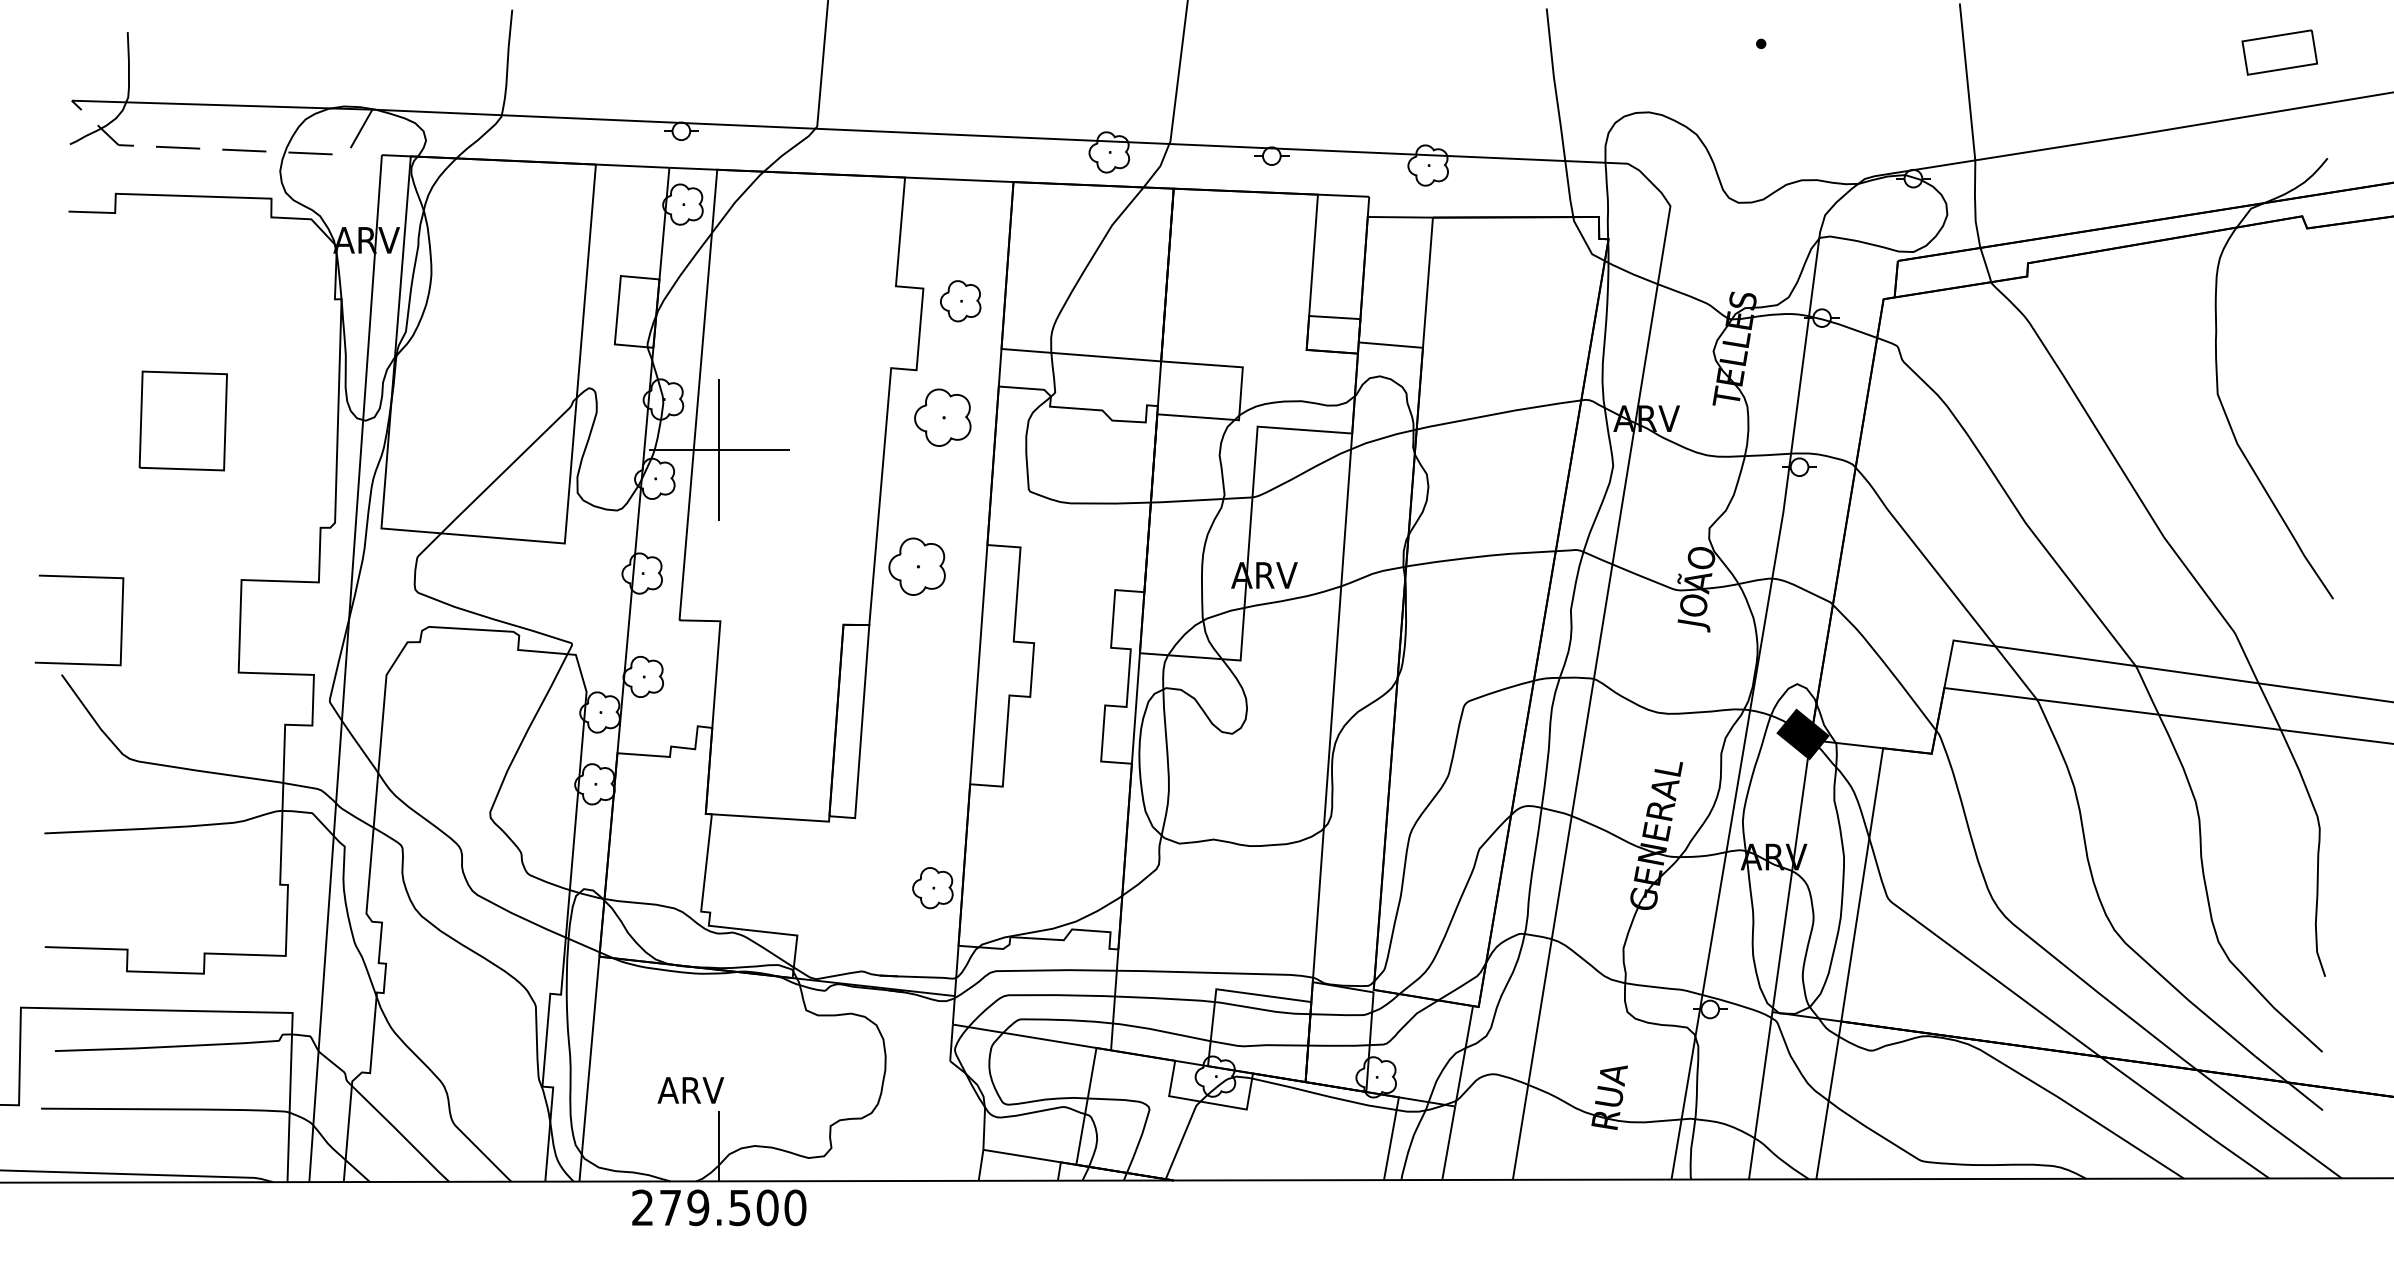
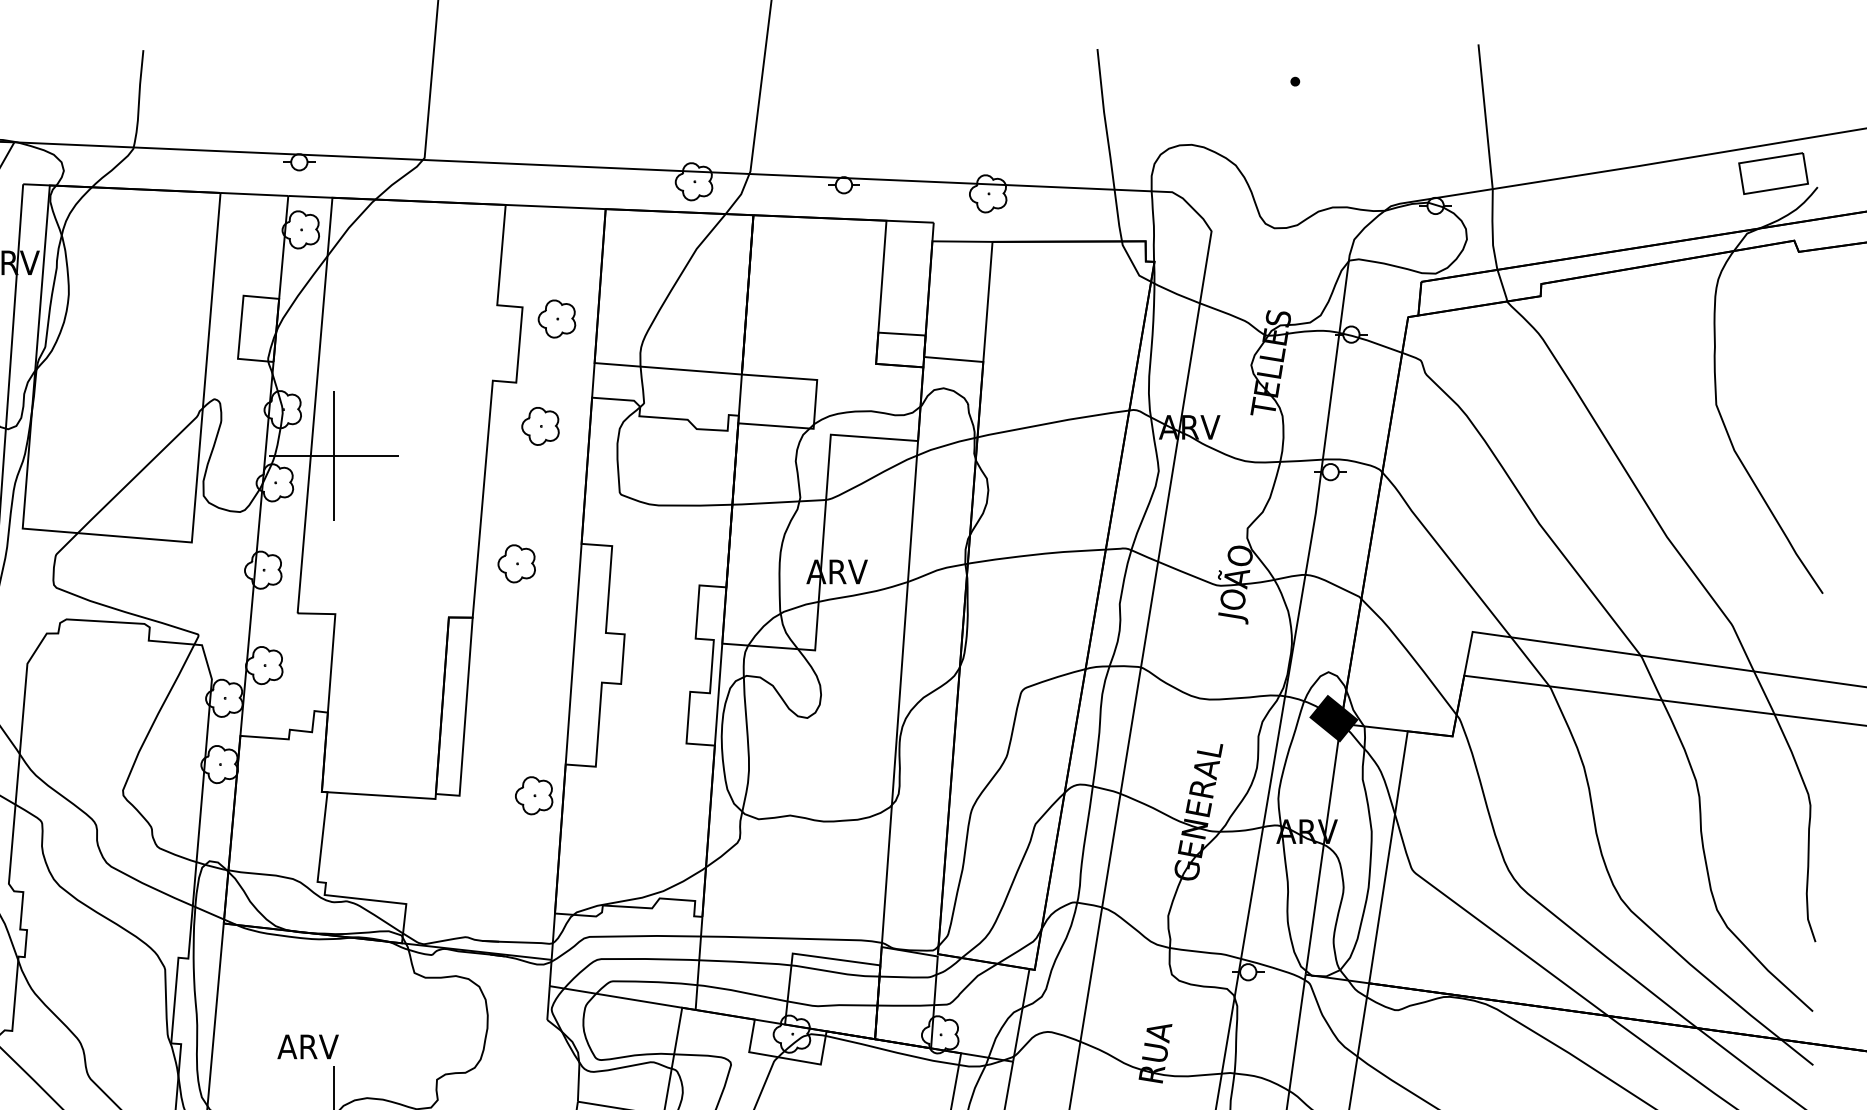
part: (2279, 52) -> (1773, 173), moved
part: (942, 417) -> (540, 426), size x0.71
part: (916, 566) -> (516, 563), size x0.71
part: (932, 888) -> (533, 796), moved

